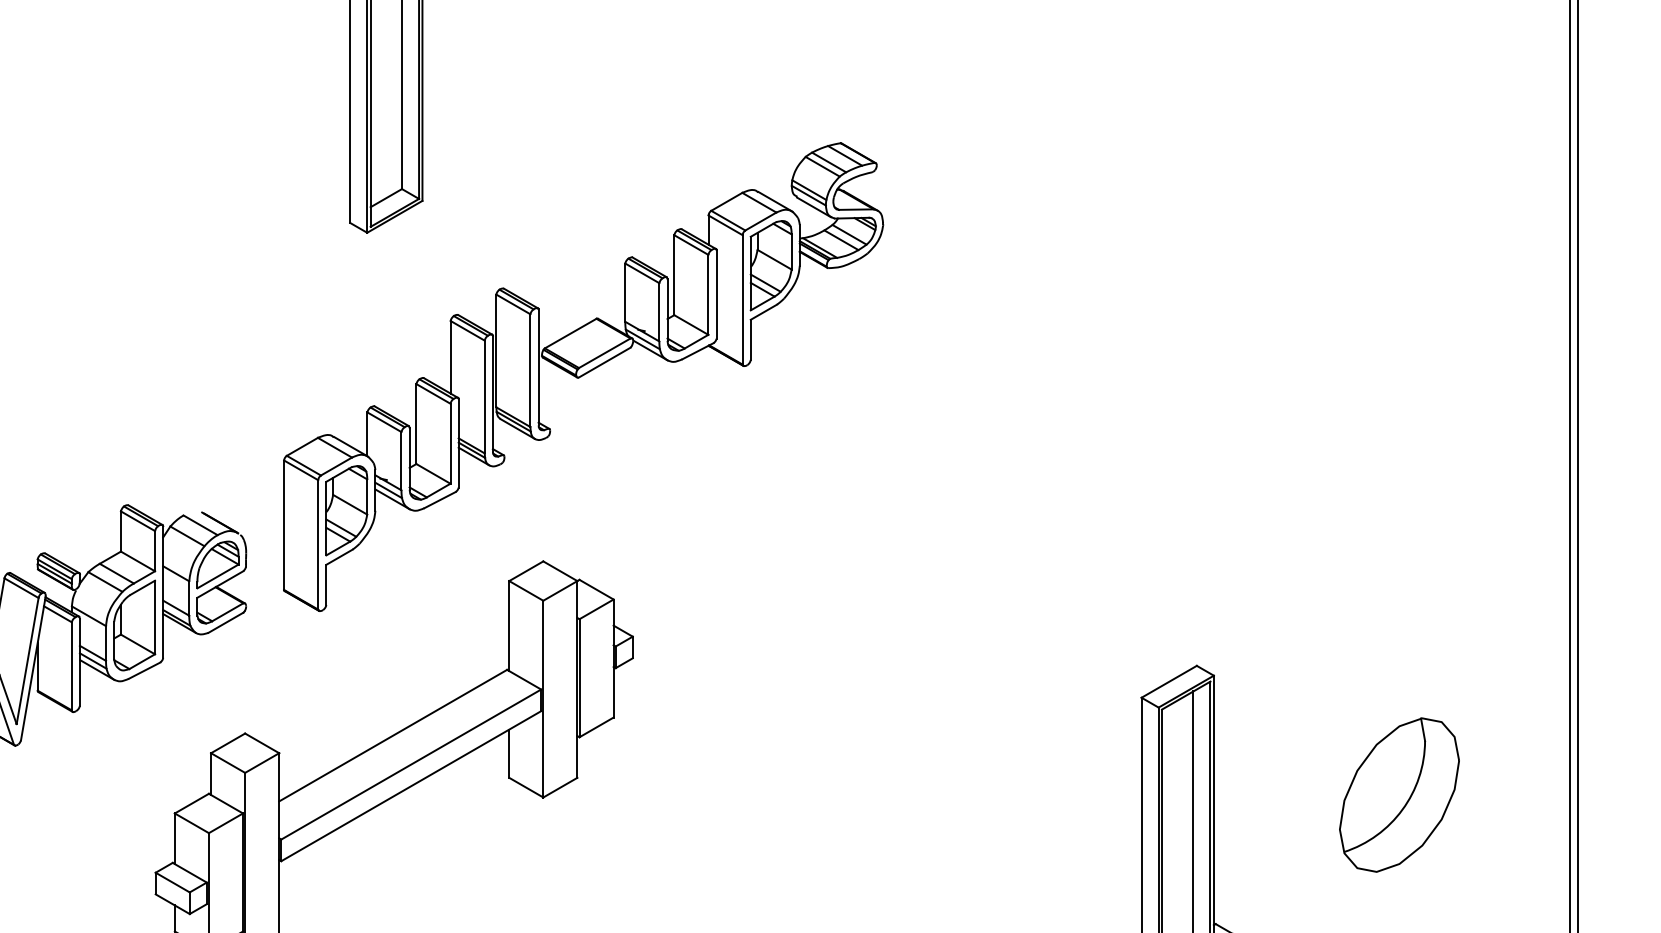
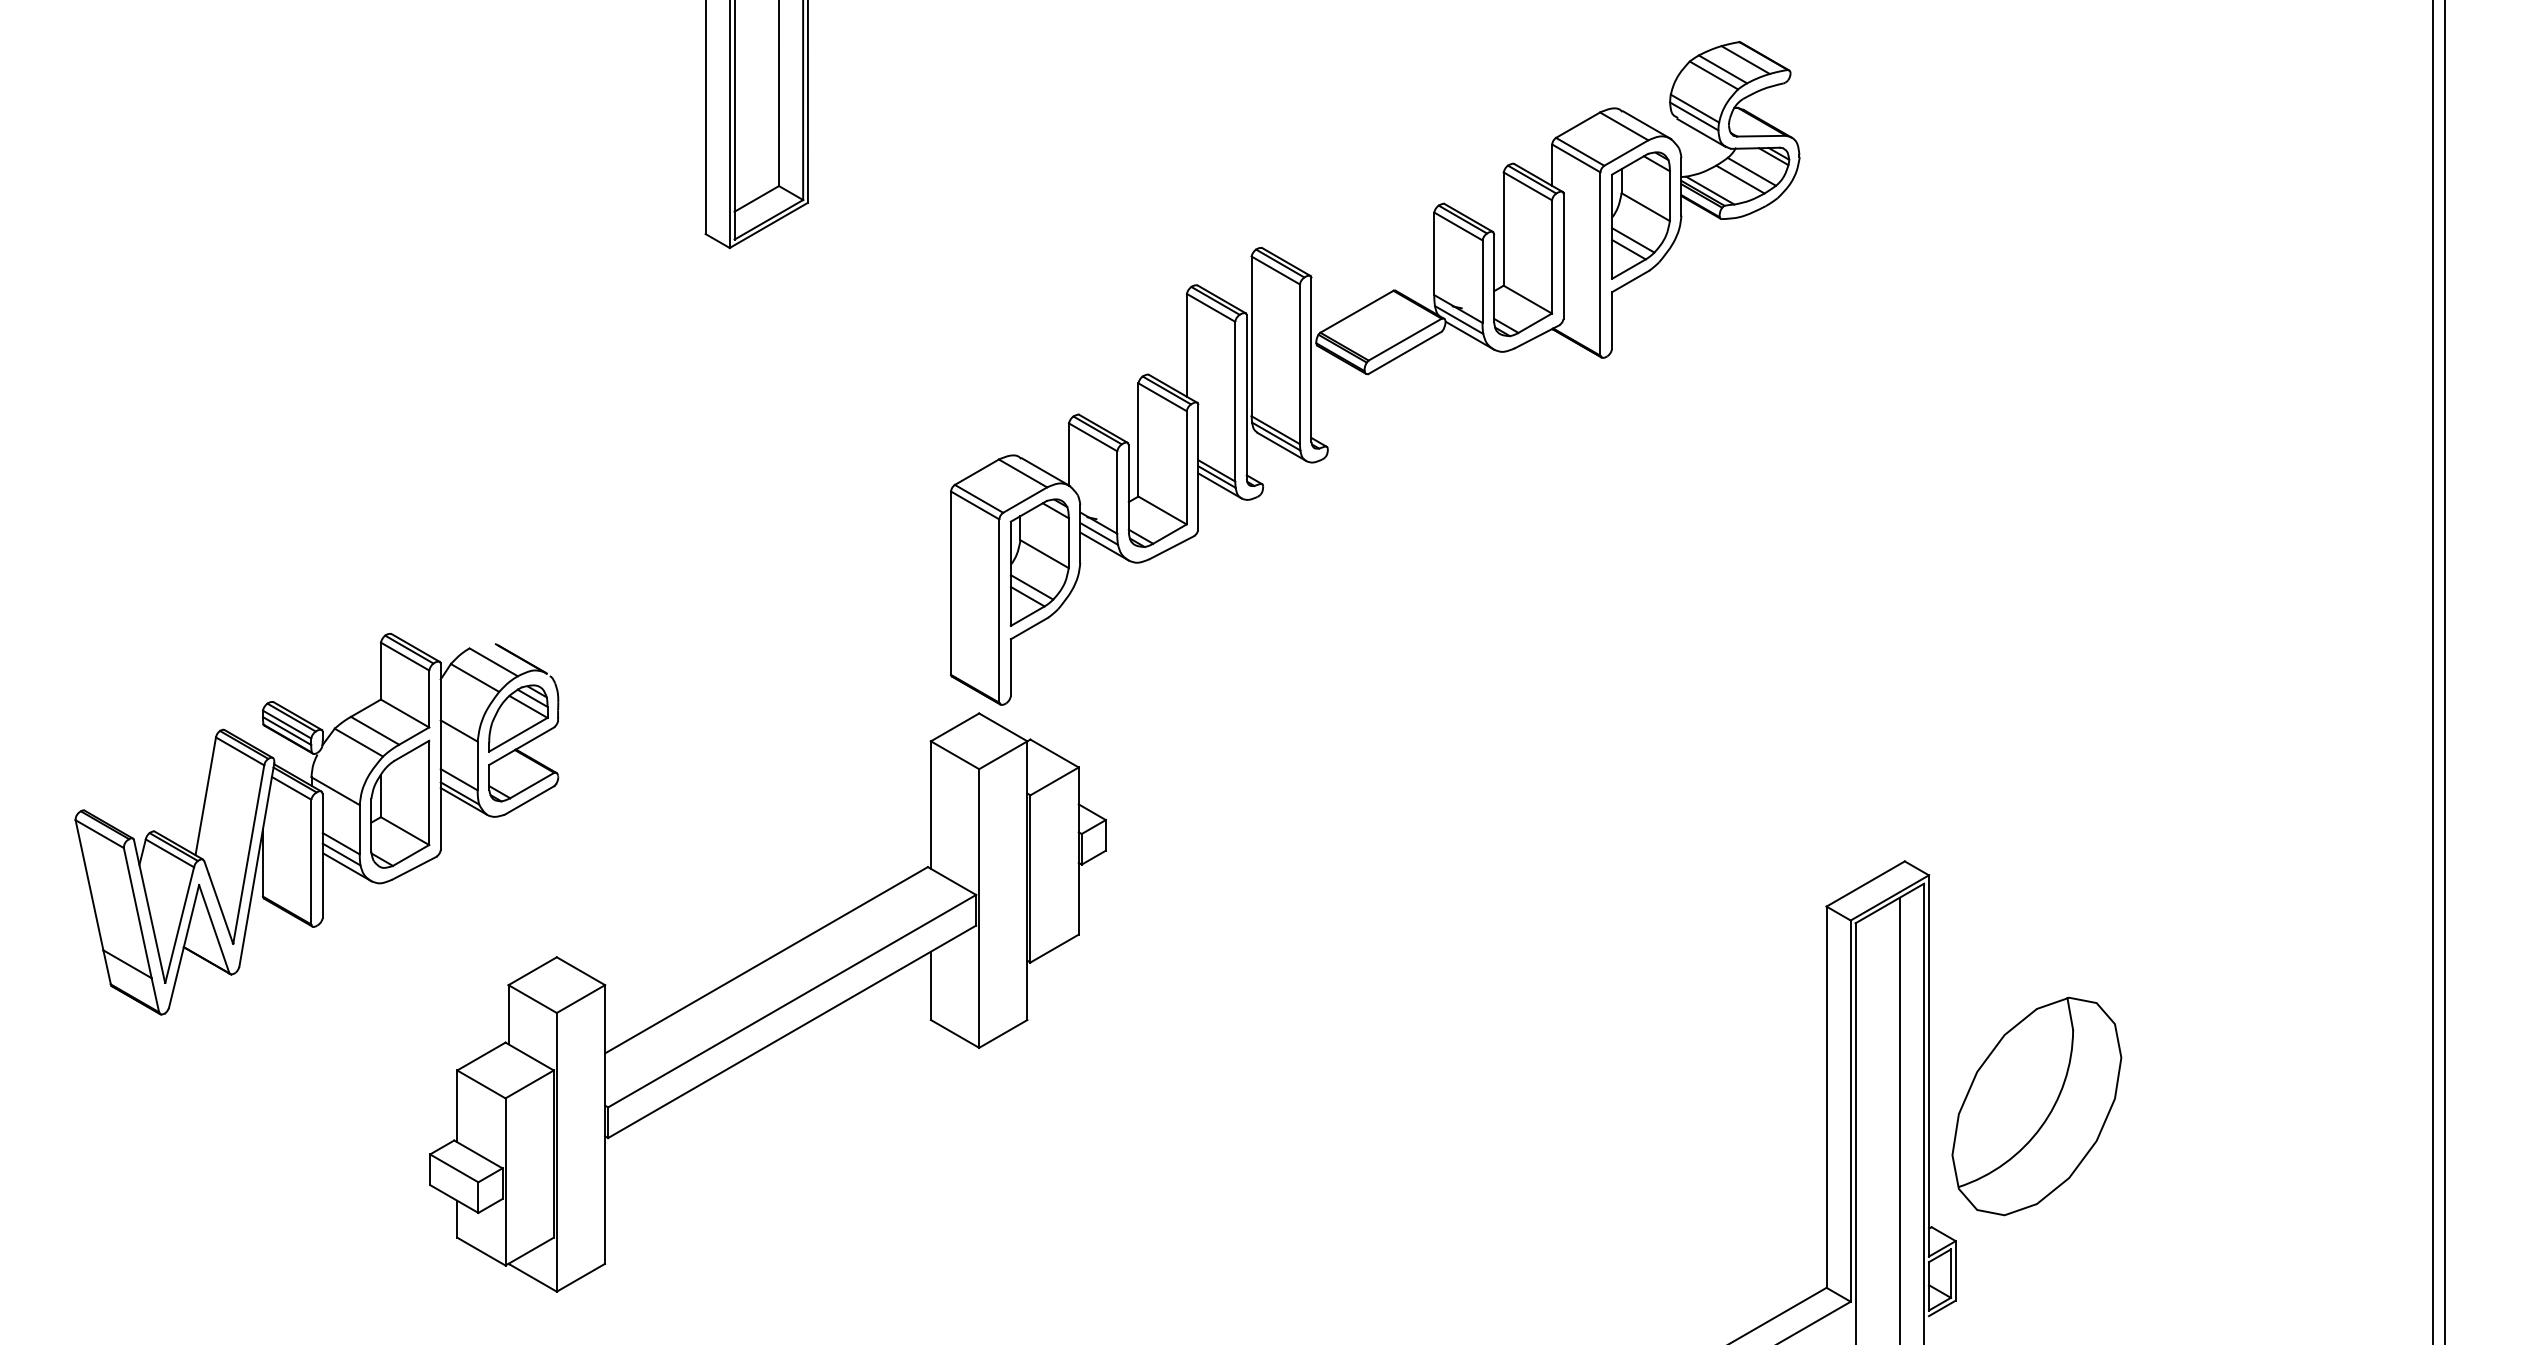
part: (583, 377) -> (1375, 373), moved
part: (1399, 795) -> (2036, 1106), moved

